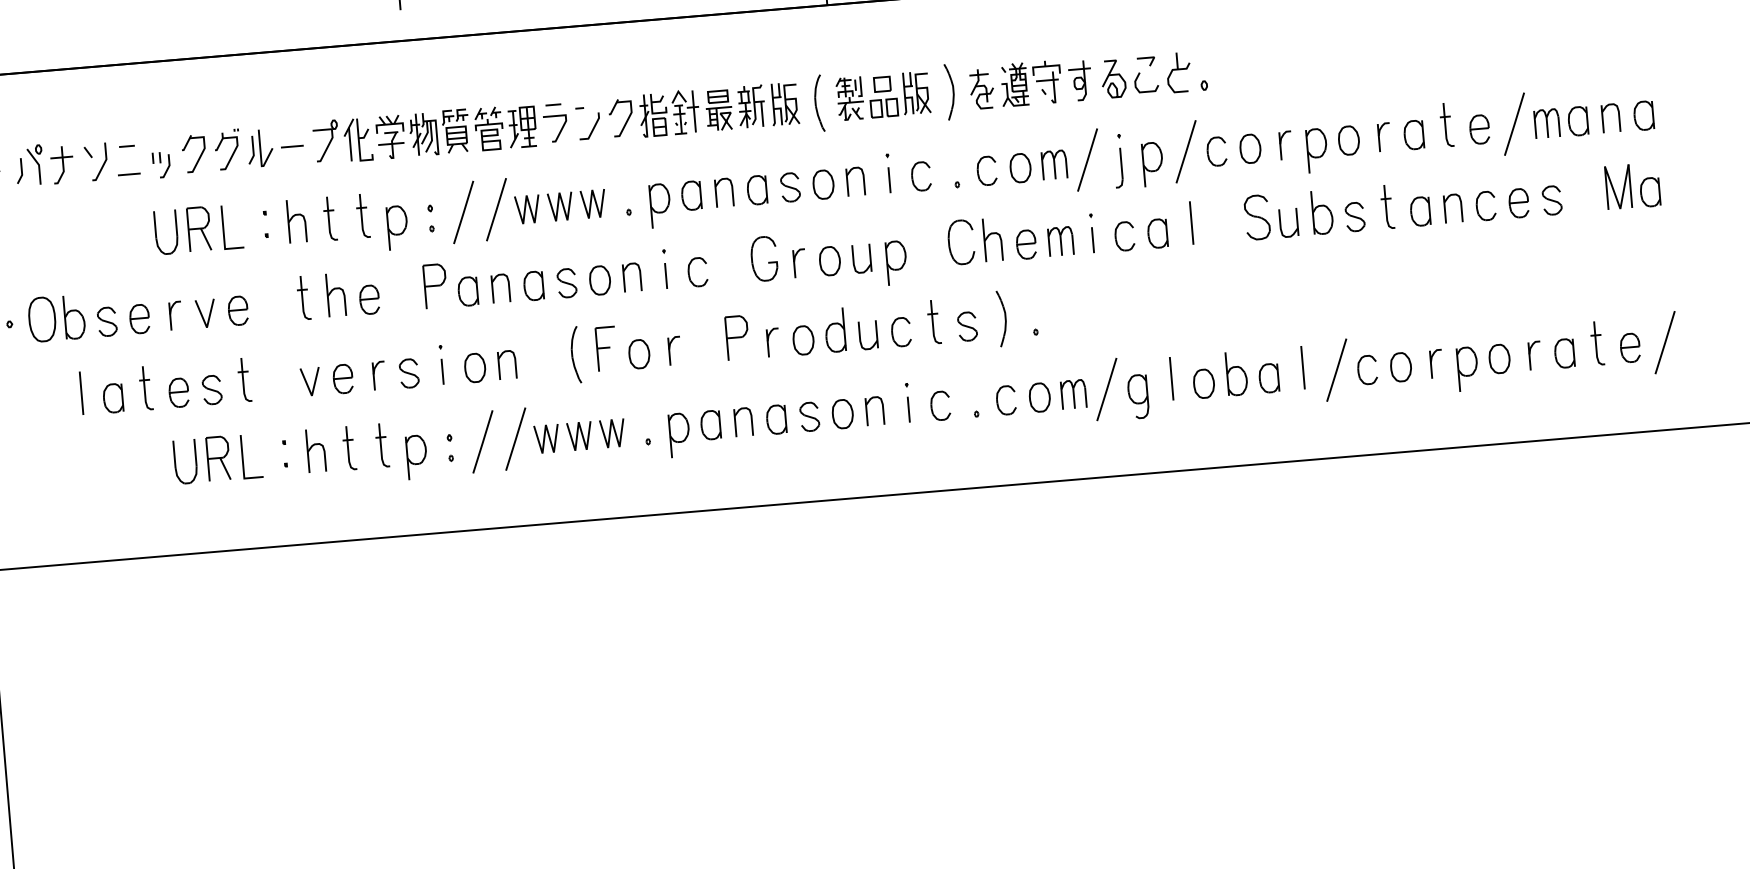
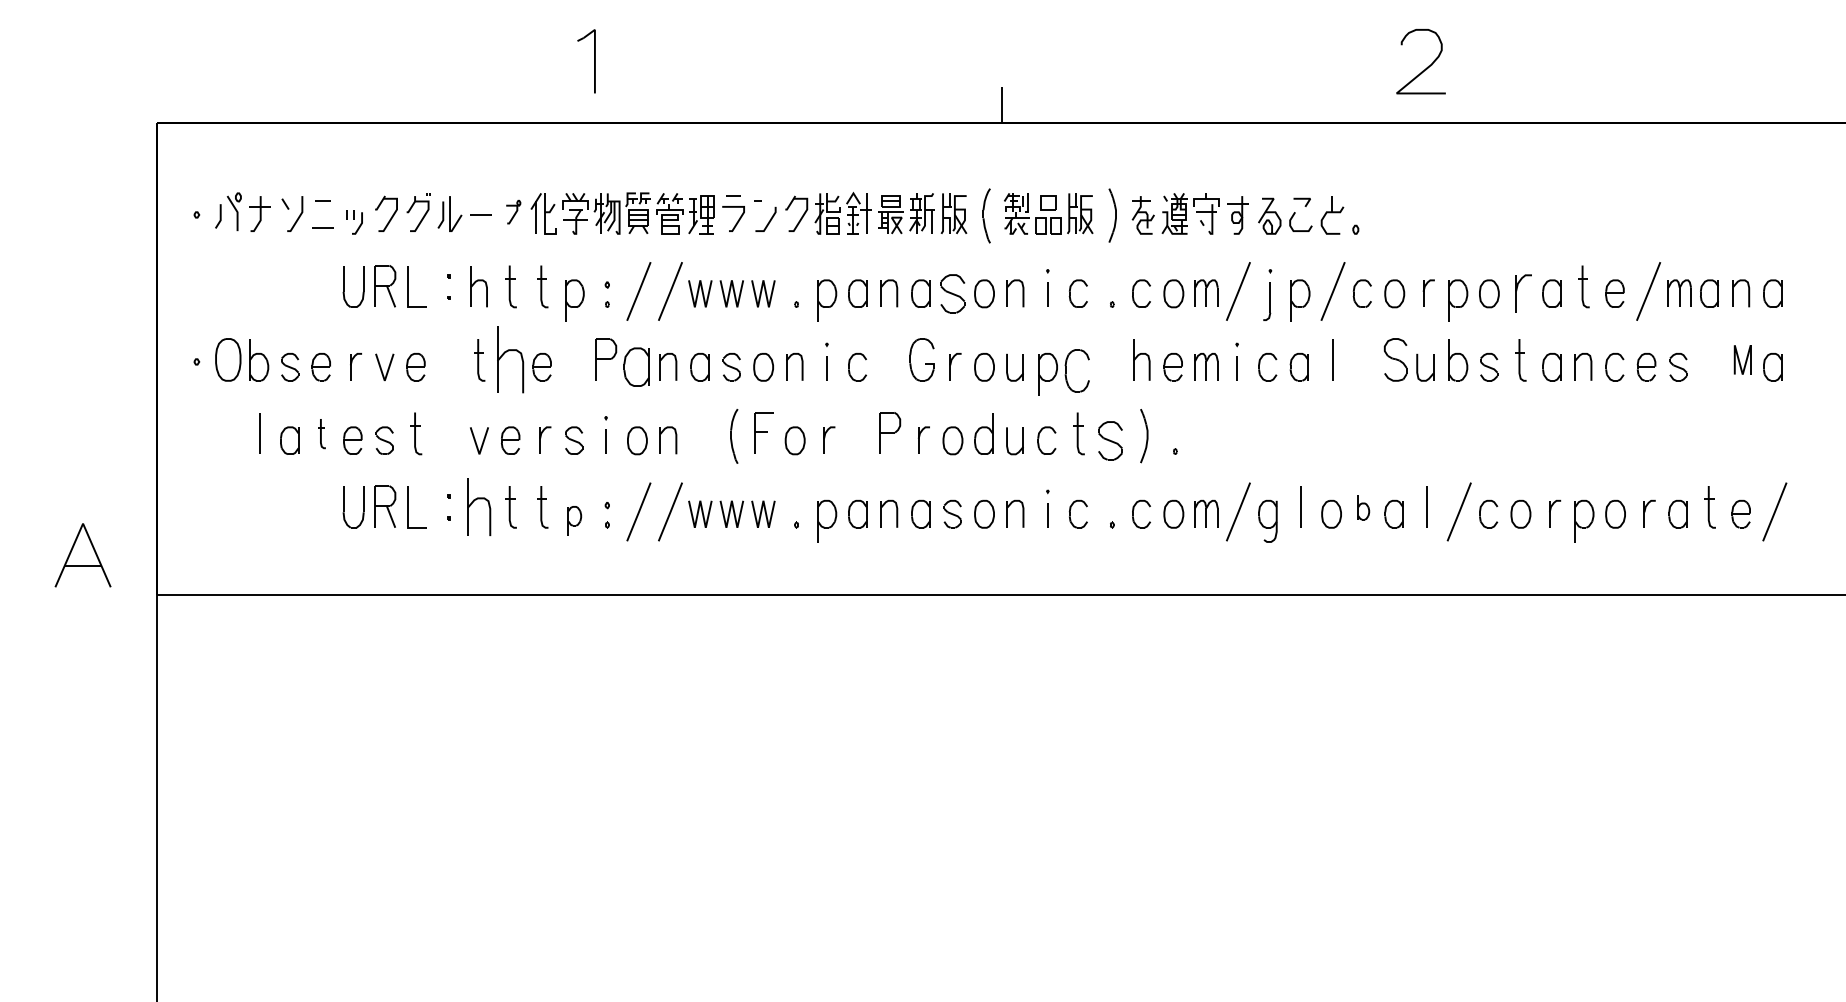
part: (1384, 136) -> (1523, 292), size x1.4
part: (326, 140) -> (513, 211), size x0.6
part: (1618, 186) -> (1742, 359), size x0.7
part: (790, 187) -> (952, 293), size x1.4
part: (949, 242) -> (1066, 370), moved
part: (467, 291) -> (636, 367), size x1.4
part: (335, 294) -> (510, 359), size x1.6
part: (967, 326) -> (1110, 440), size x1.4
part: (1236, 373) -> (1363, 507), size x0.6
part: (145, 387) -> (321, 433), size x0.7
part: (315, 450) -> (478, 506), size x1.4
part: (416, 456) -> (574, 520), size x0.7

